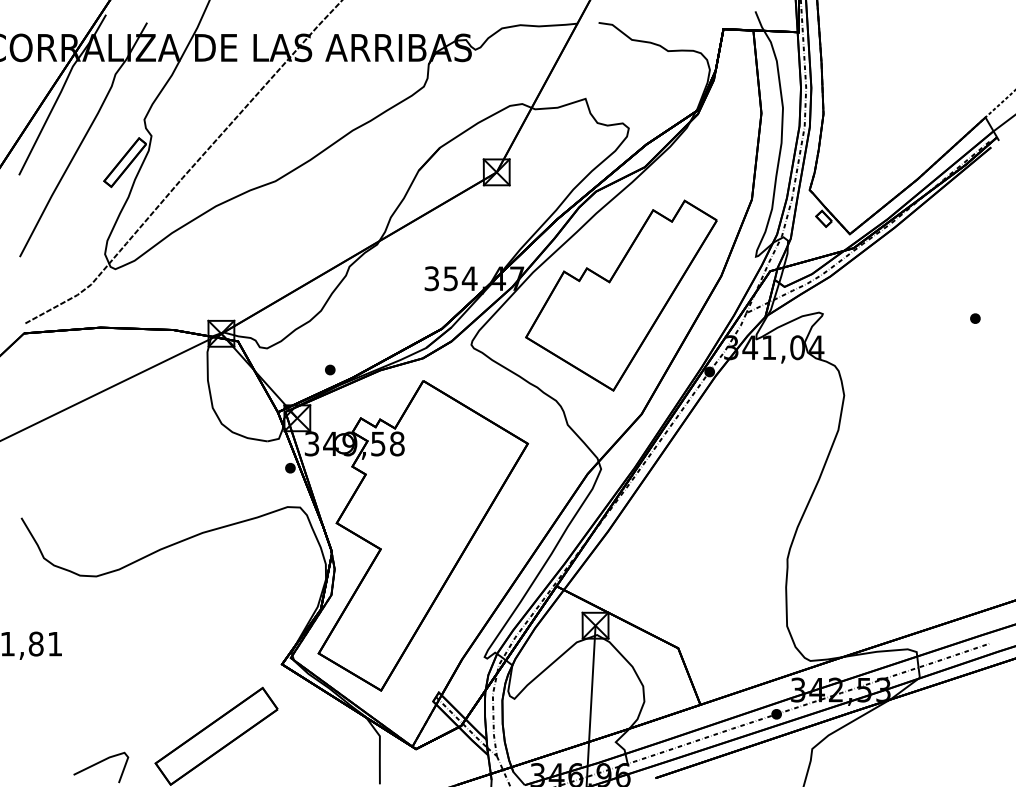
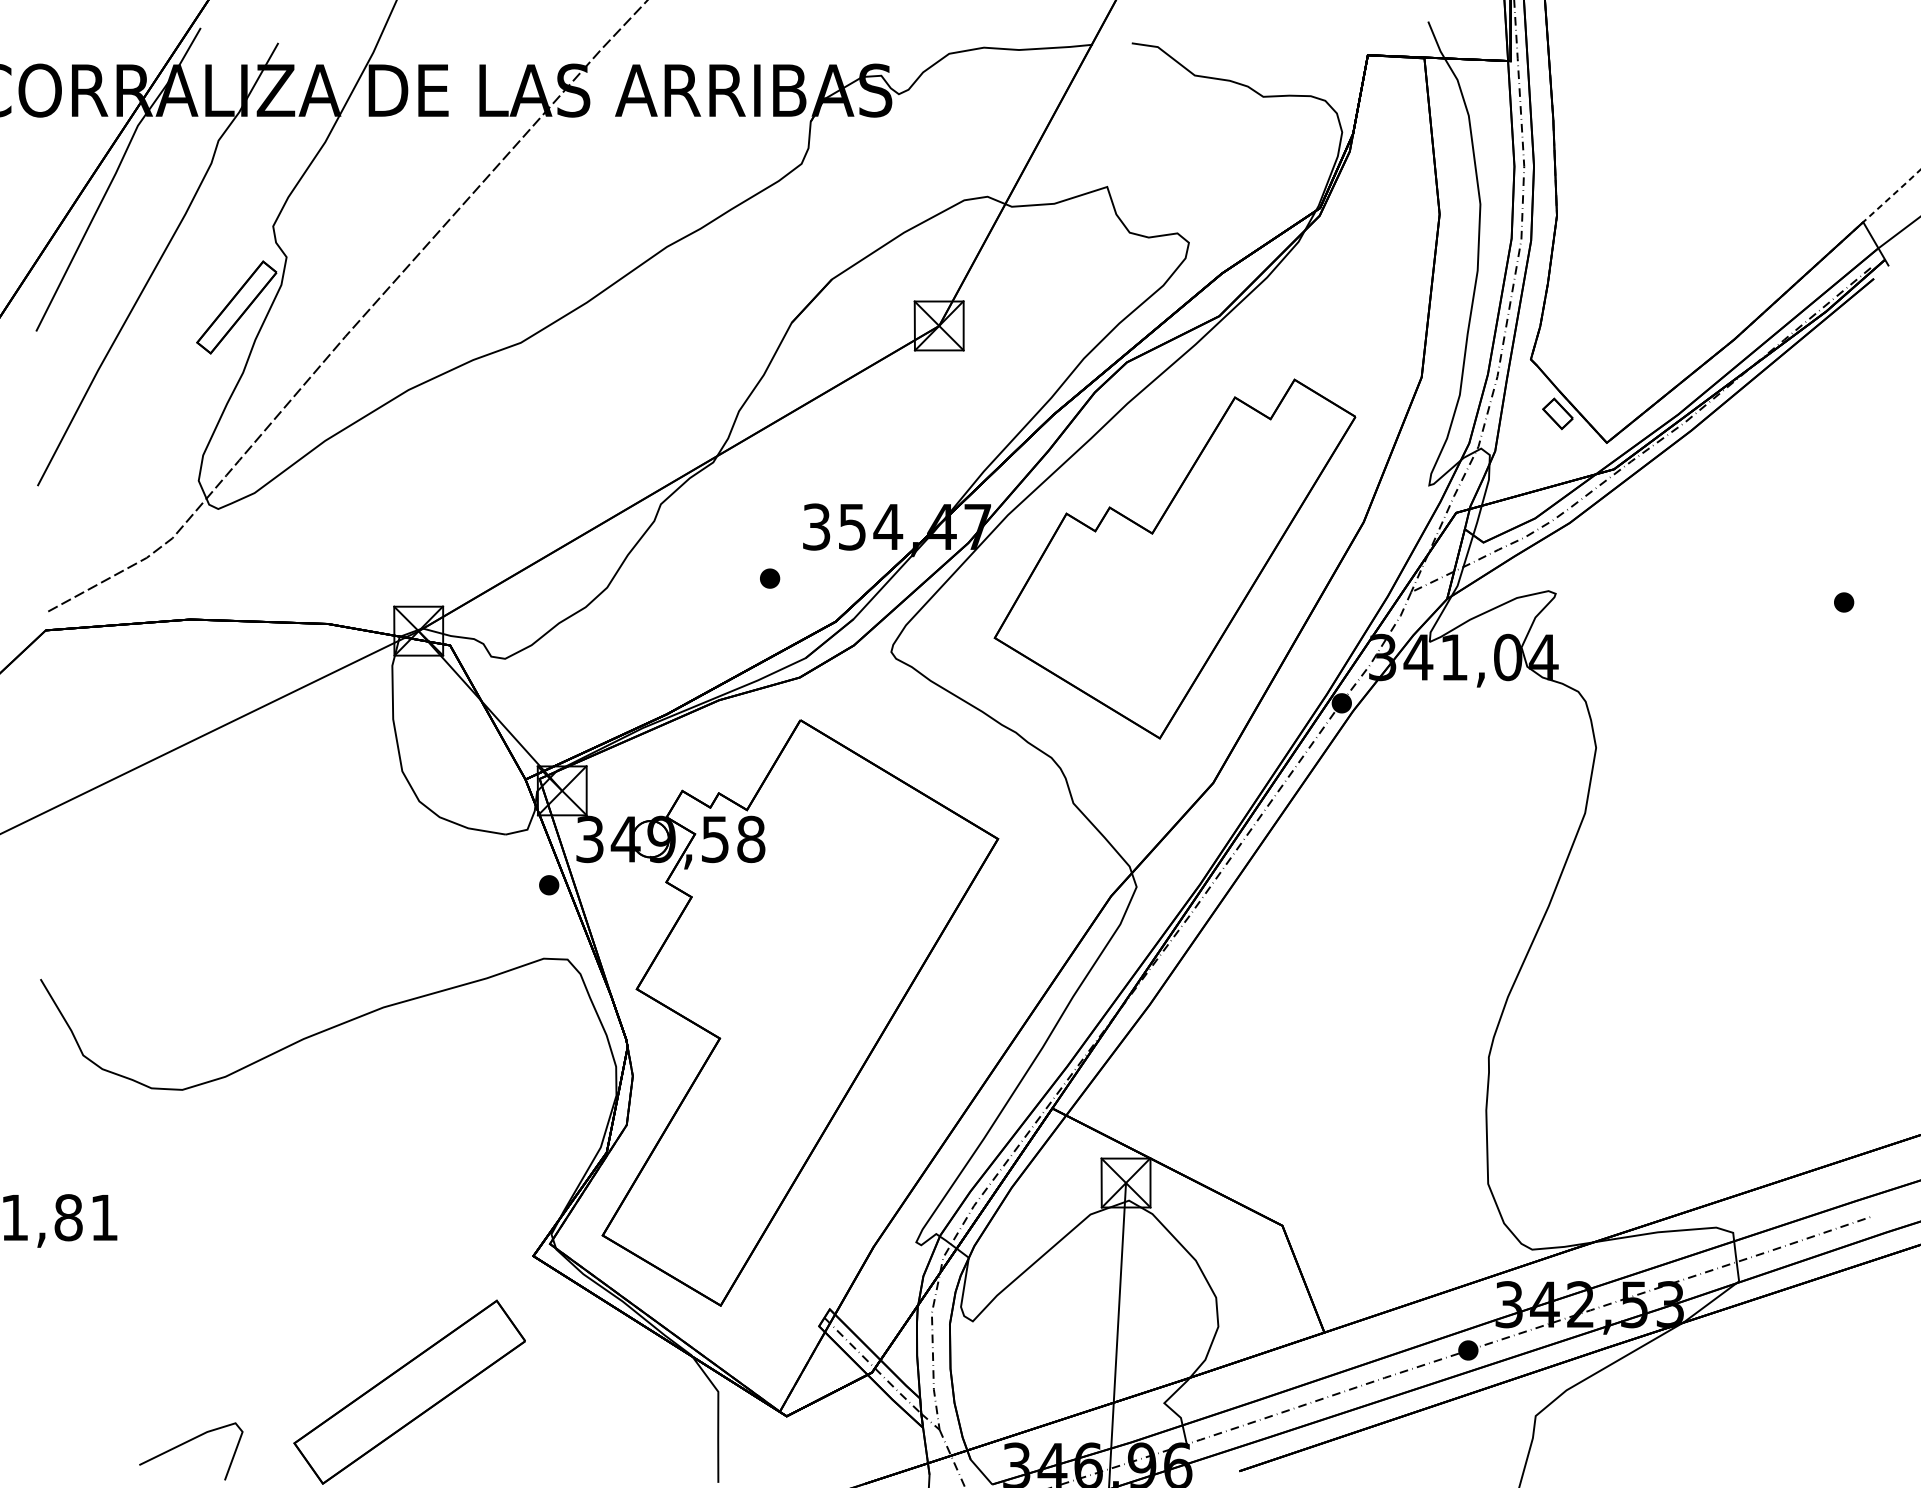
part: (330, 369) -> (770, 577), moved

